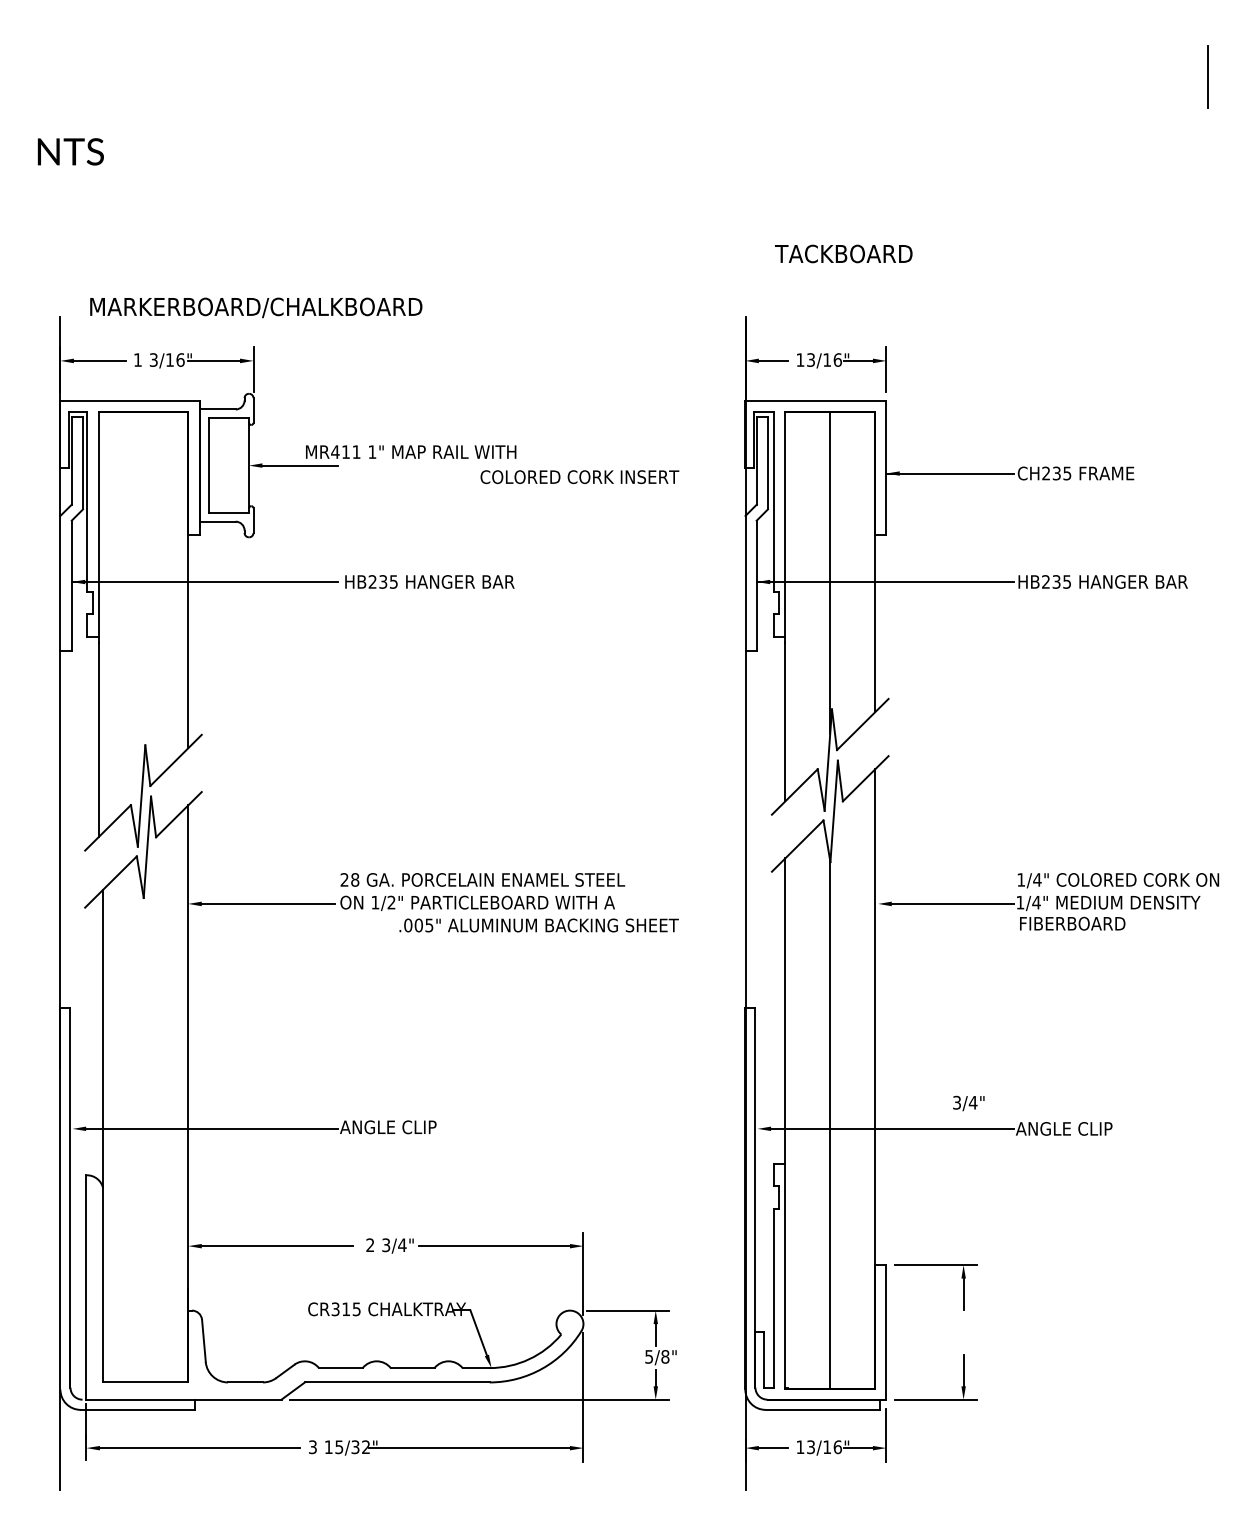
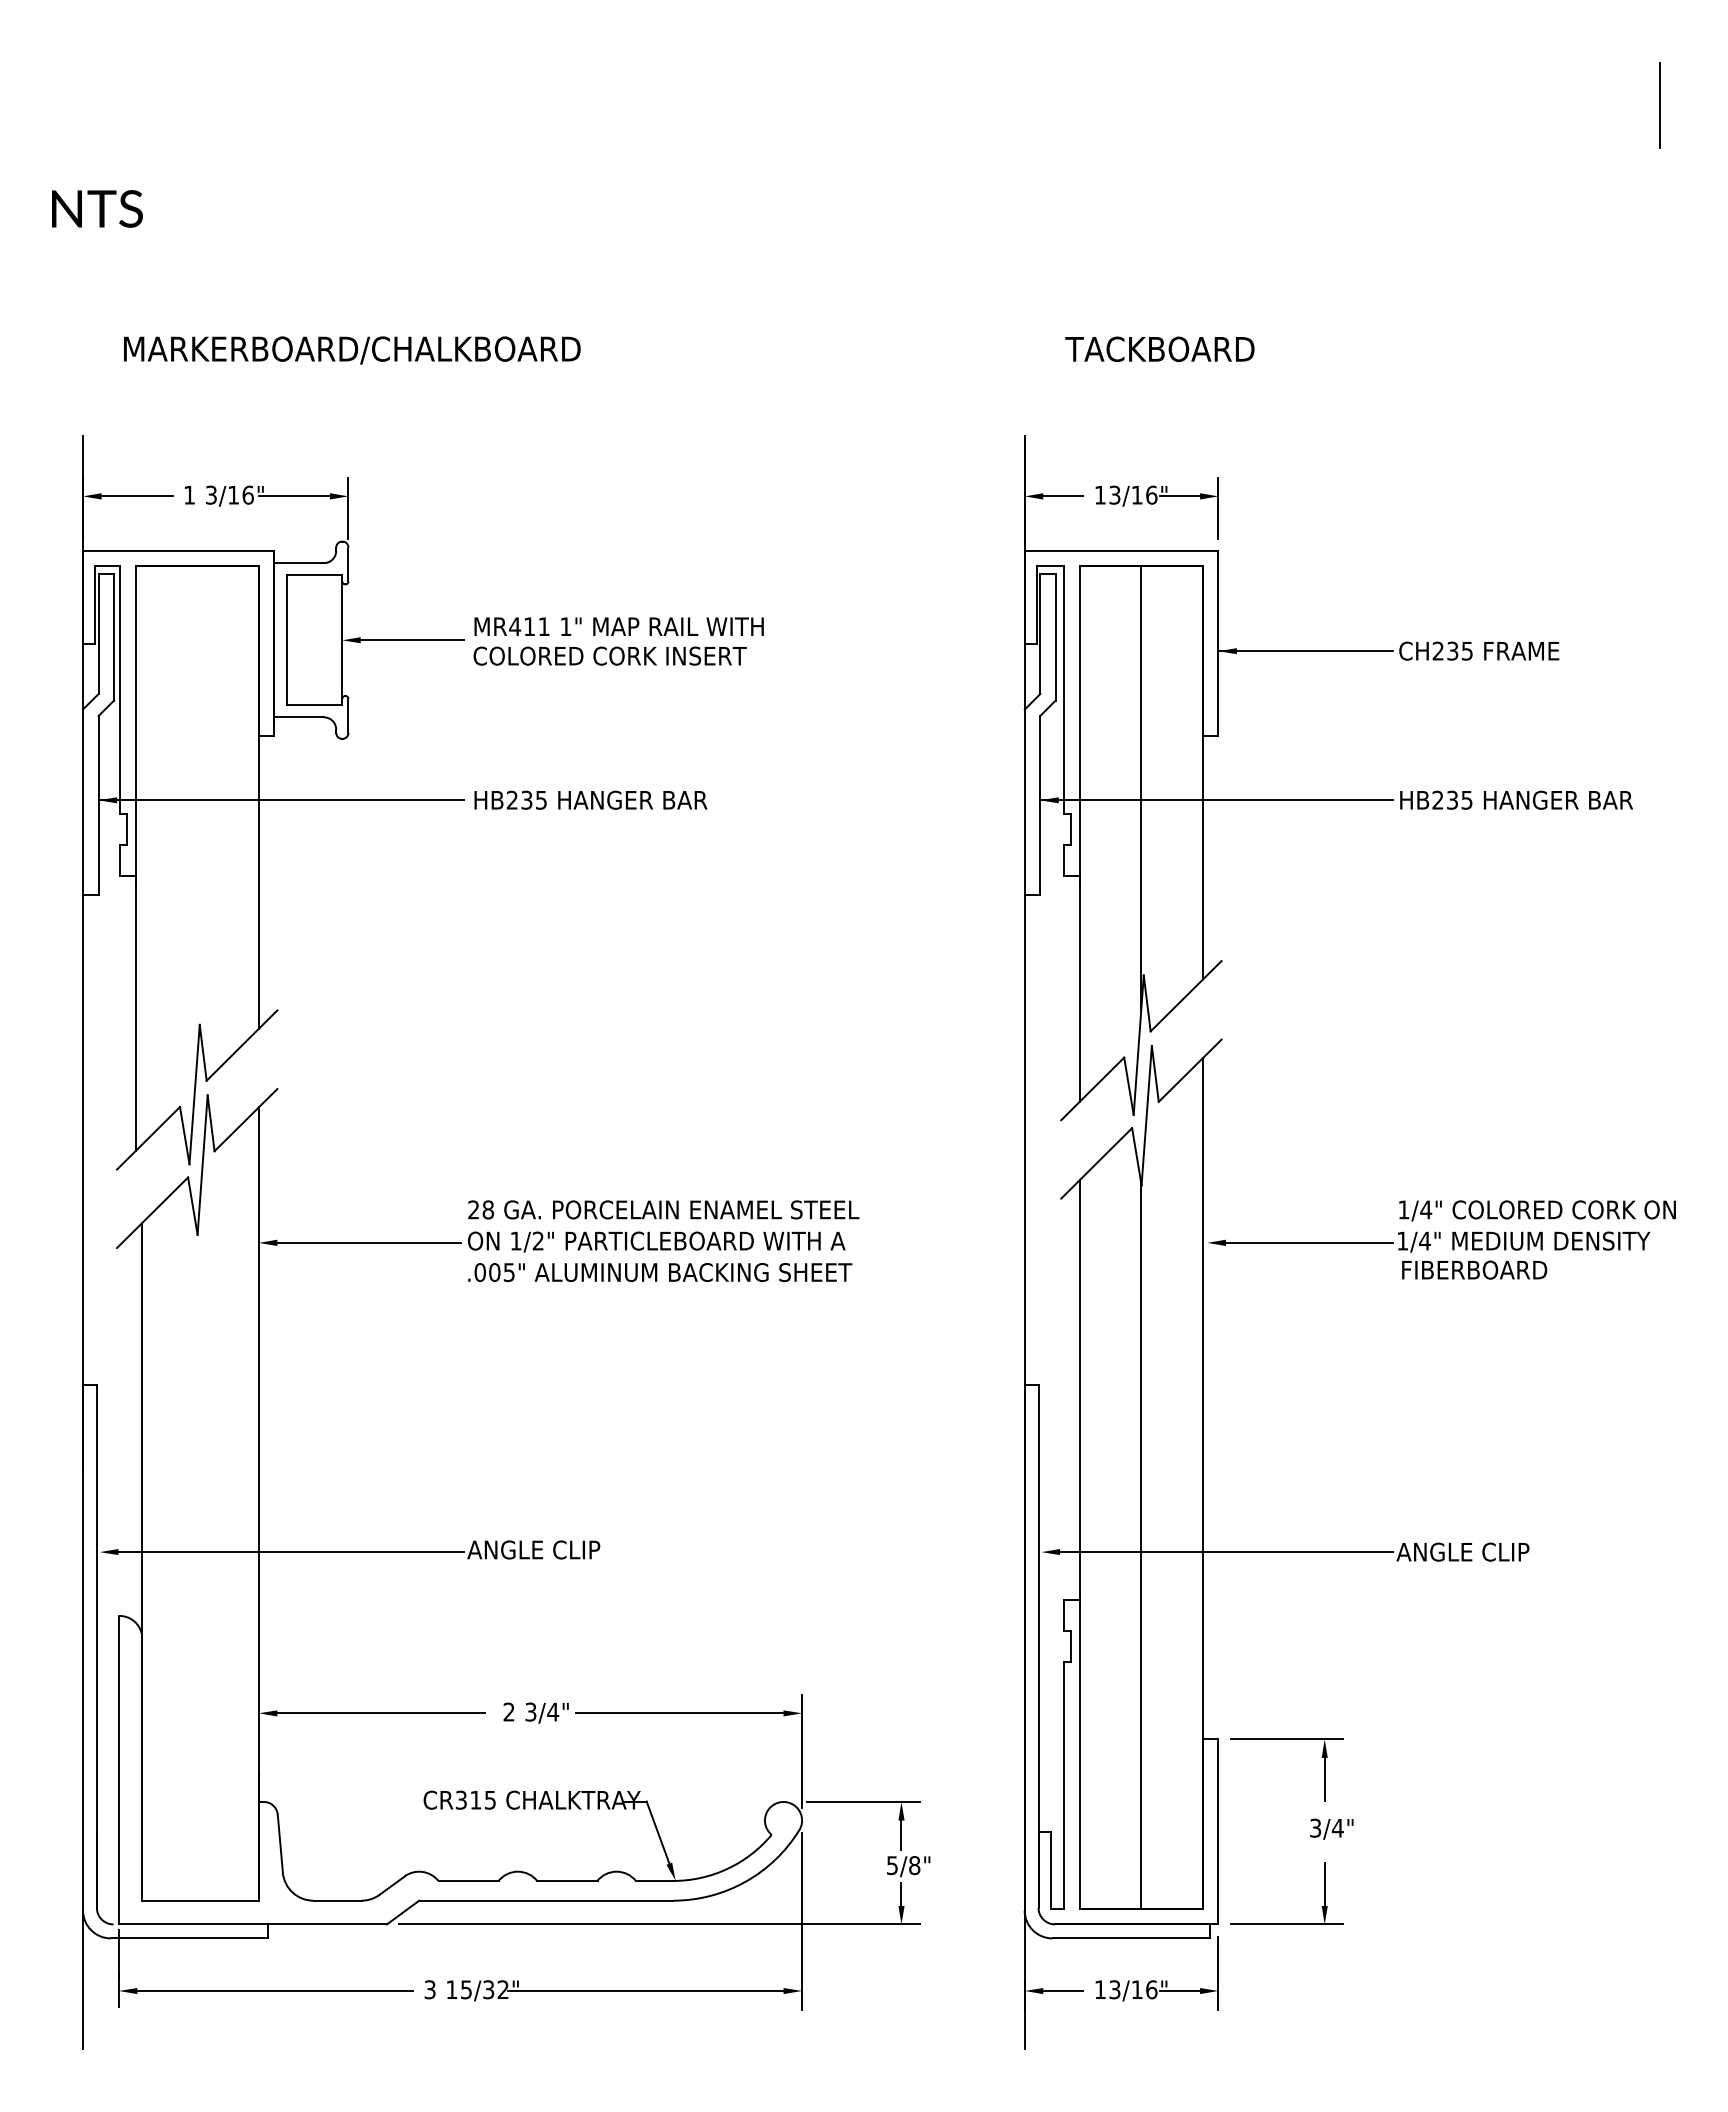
text: (256, 307) -> (352, 350), moved
text: (410, 451) -> (618, 626), moved
text: (579, 476) -> (609, 655), moved
text: (539, 925) -> (660, 1272), moved
text: (968, 1102) -> (1331, 1828), moved

